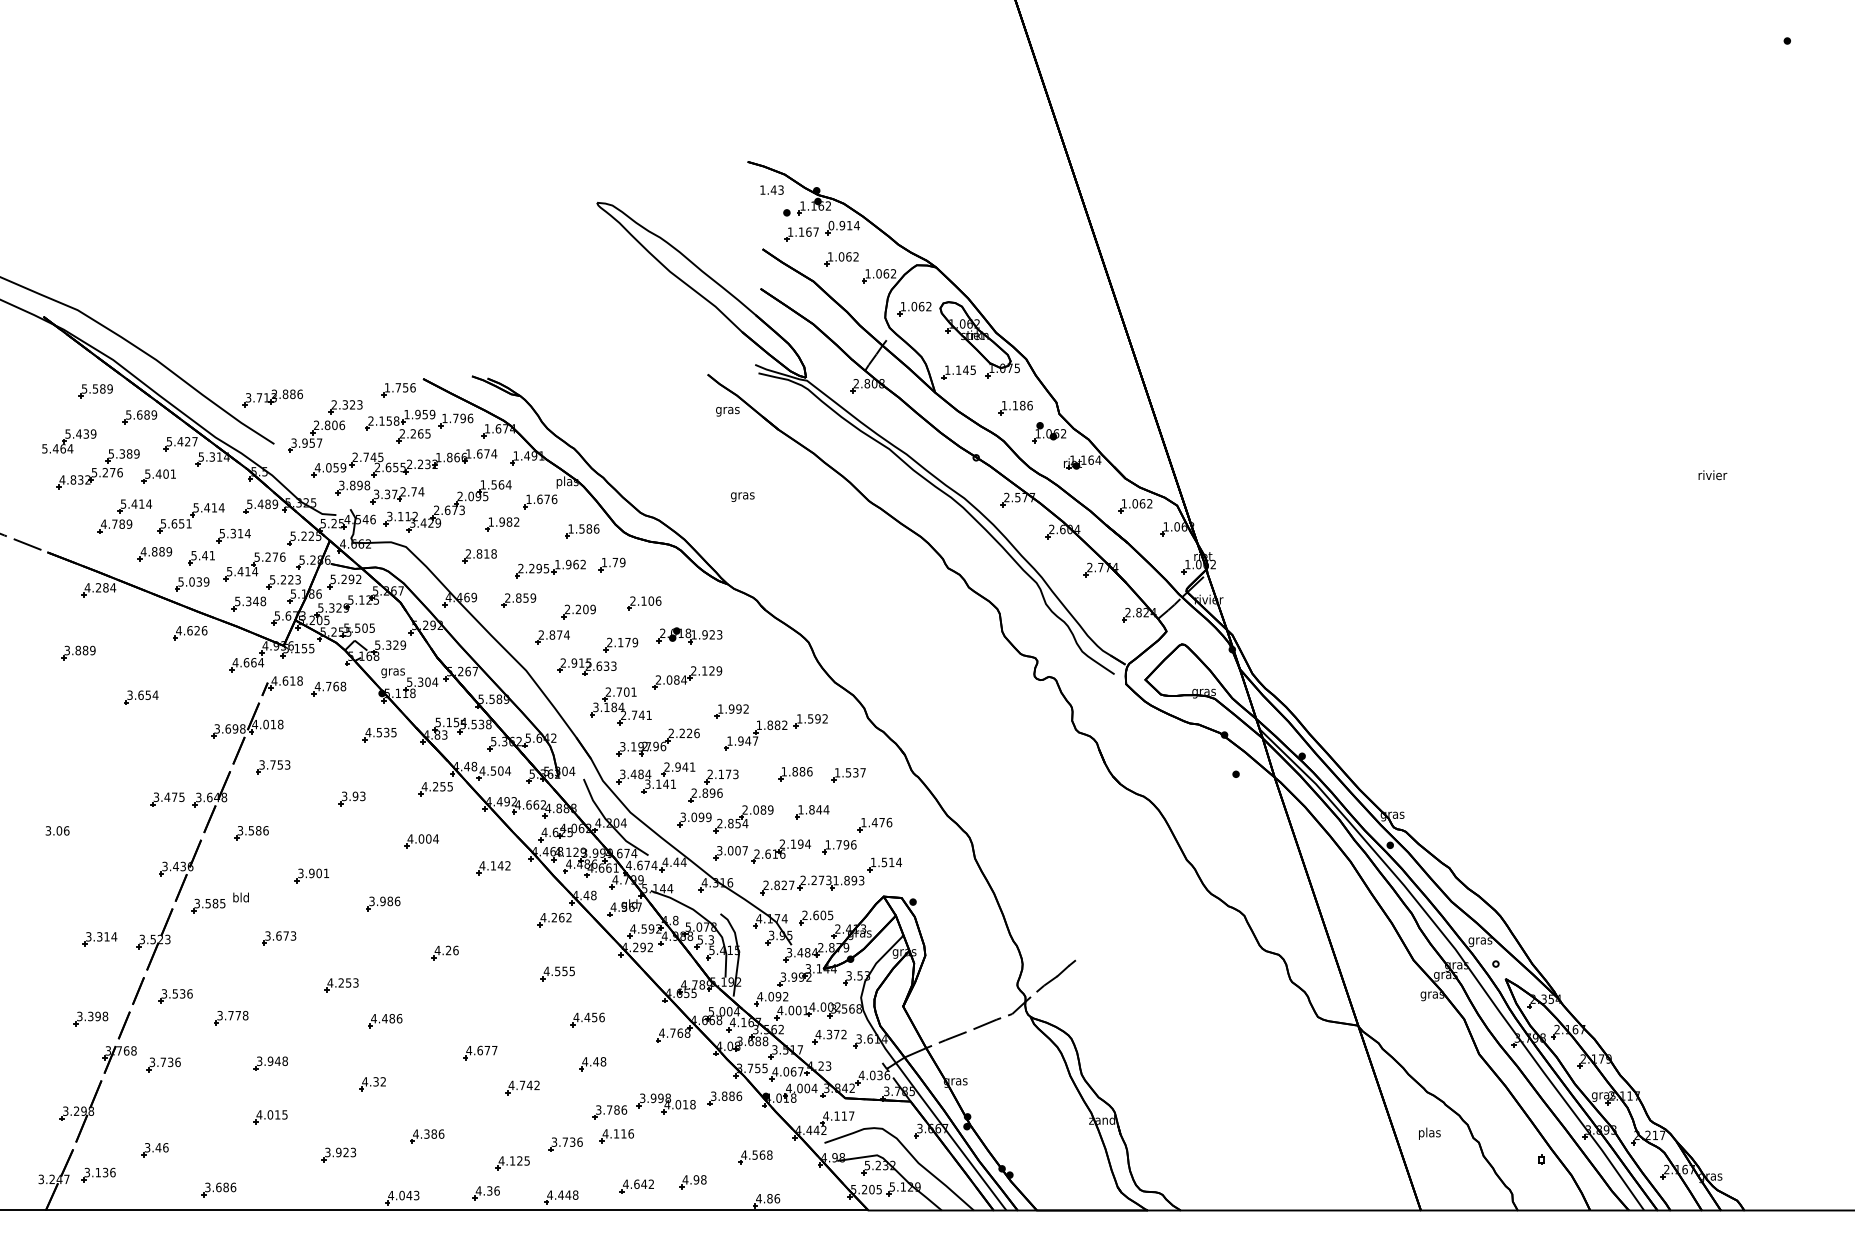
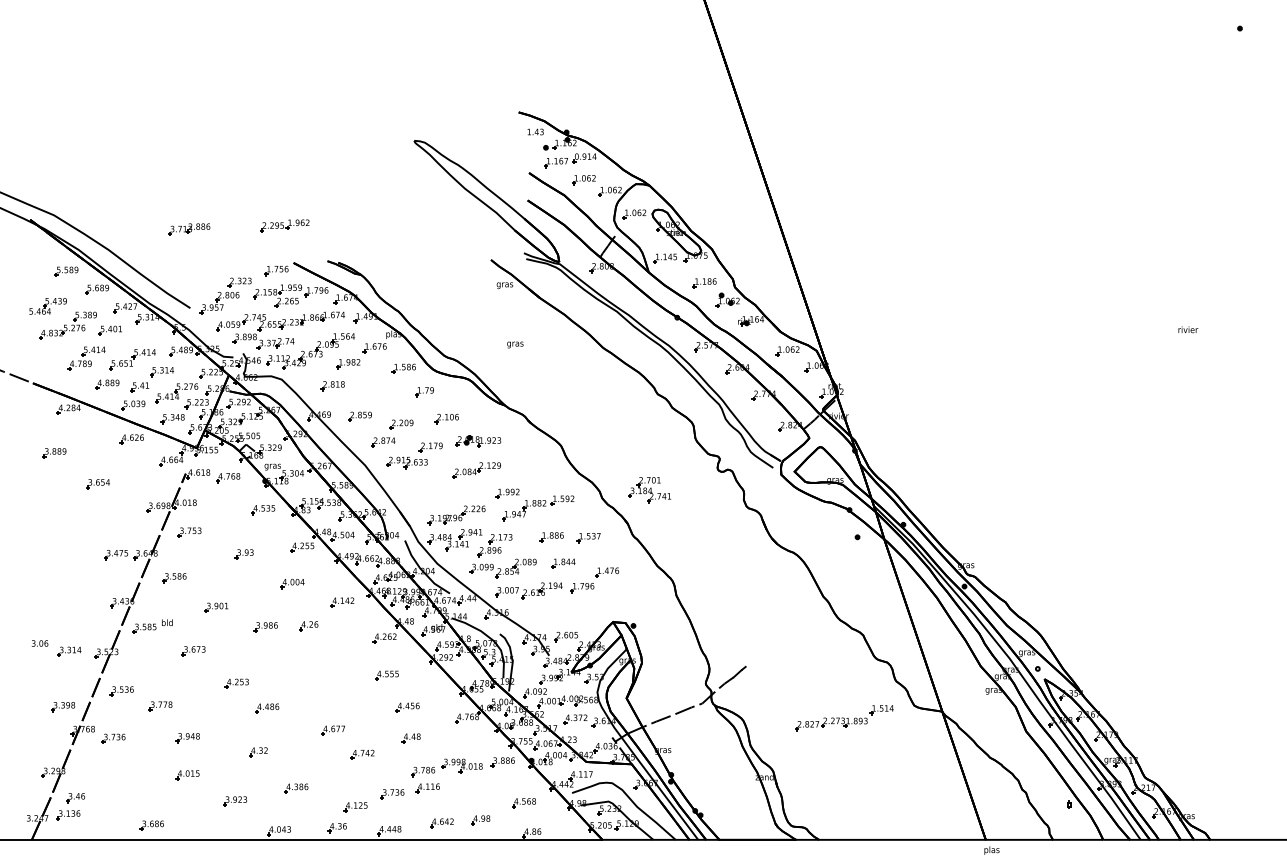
part: (273, 398) -> (189, 229), moved
part: (549, 568) -> (284, 225), moved
part: (620, 706) -> (649, 490), moved
text: (56, 830) -> (39, 643), moved
part: (830, 876) -> (844, 718), moved
part: (444, 953) -> (308, 626), moved
text: (1429, 1133) -> (991, 850), moved
part: (154, 1150) -> (75, 798), moved

